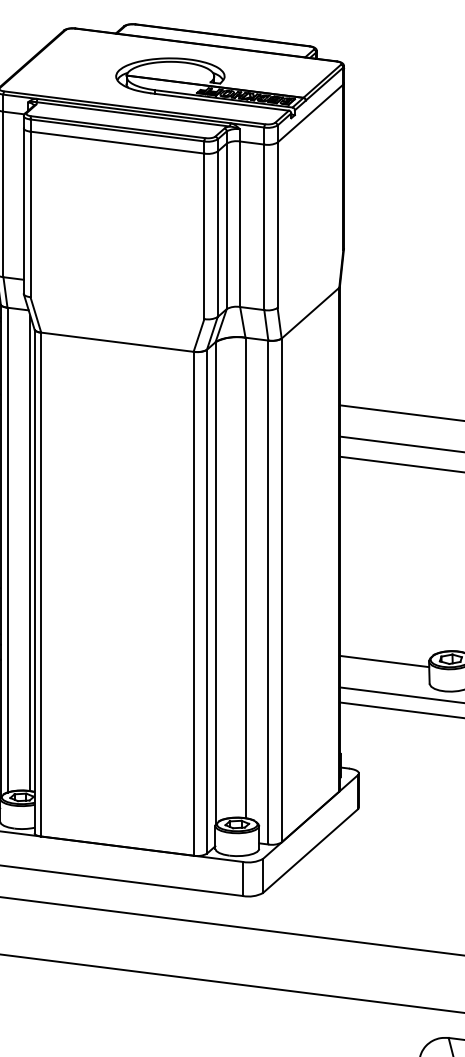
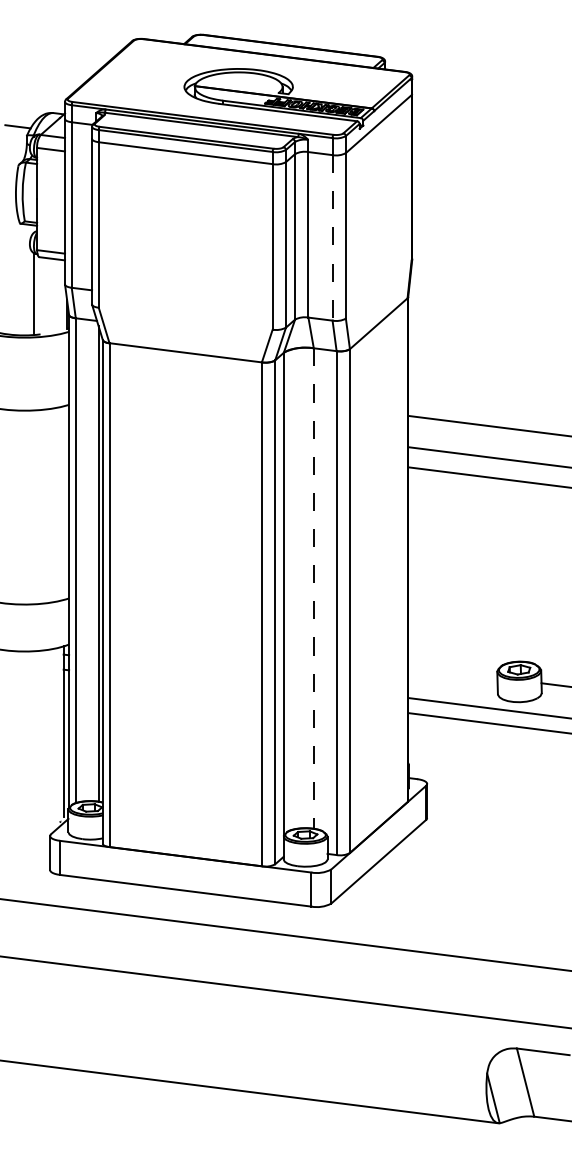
line: (264, 226) -> (332, 237), solid -> dashed
line: (245, 578) -> (313, 589), solid -> dashed
line: (384, 660) -> (452, 671), removed

